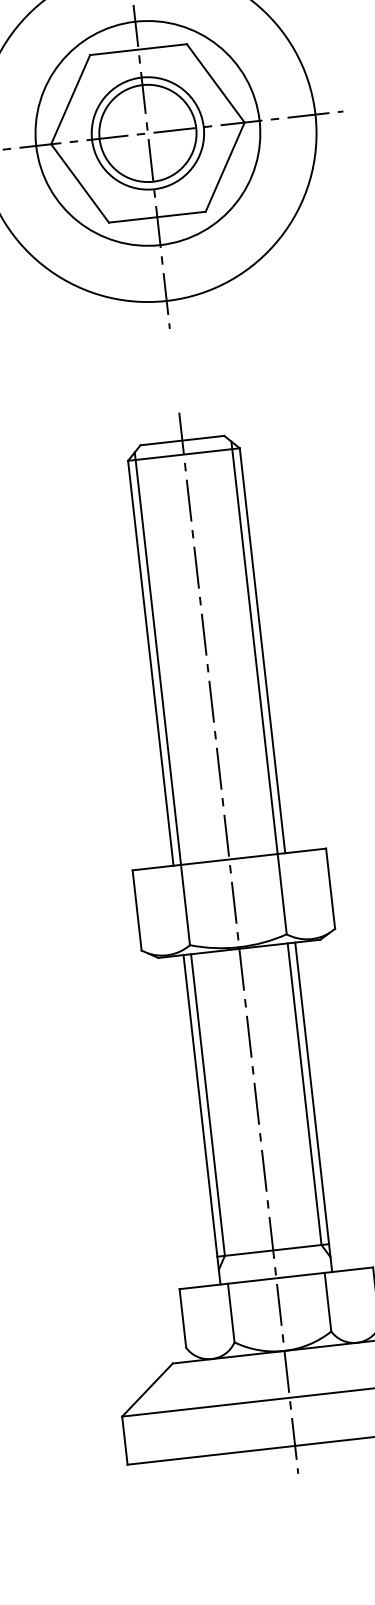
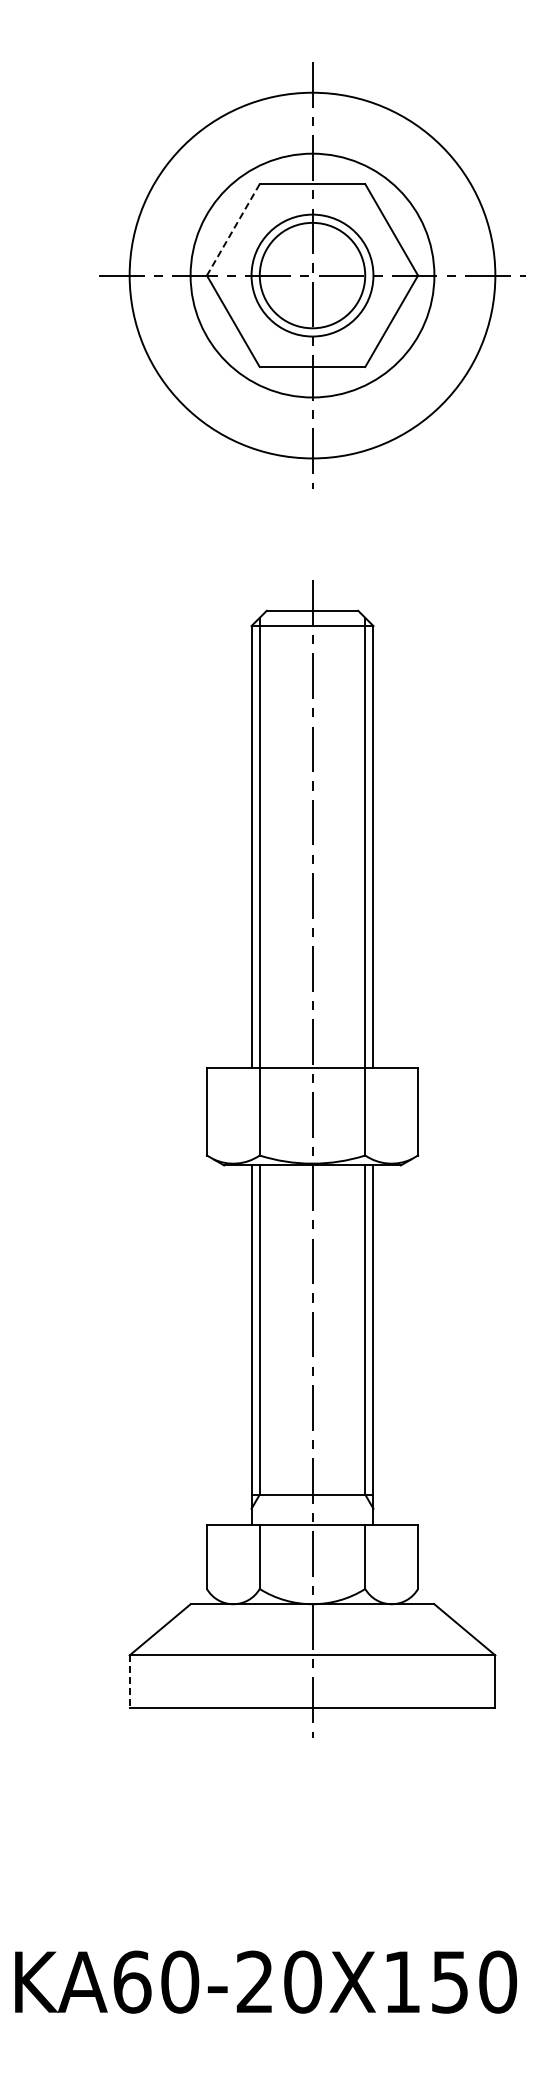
line: (70, 99) -> (233, 229), solid -> dashed
line: (124, 1441) -> (129, 1682), solid -> dashed

